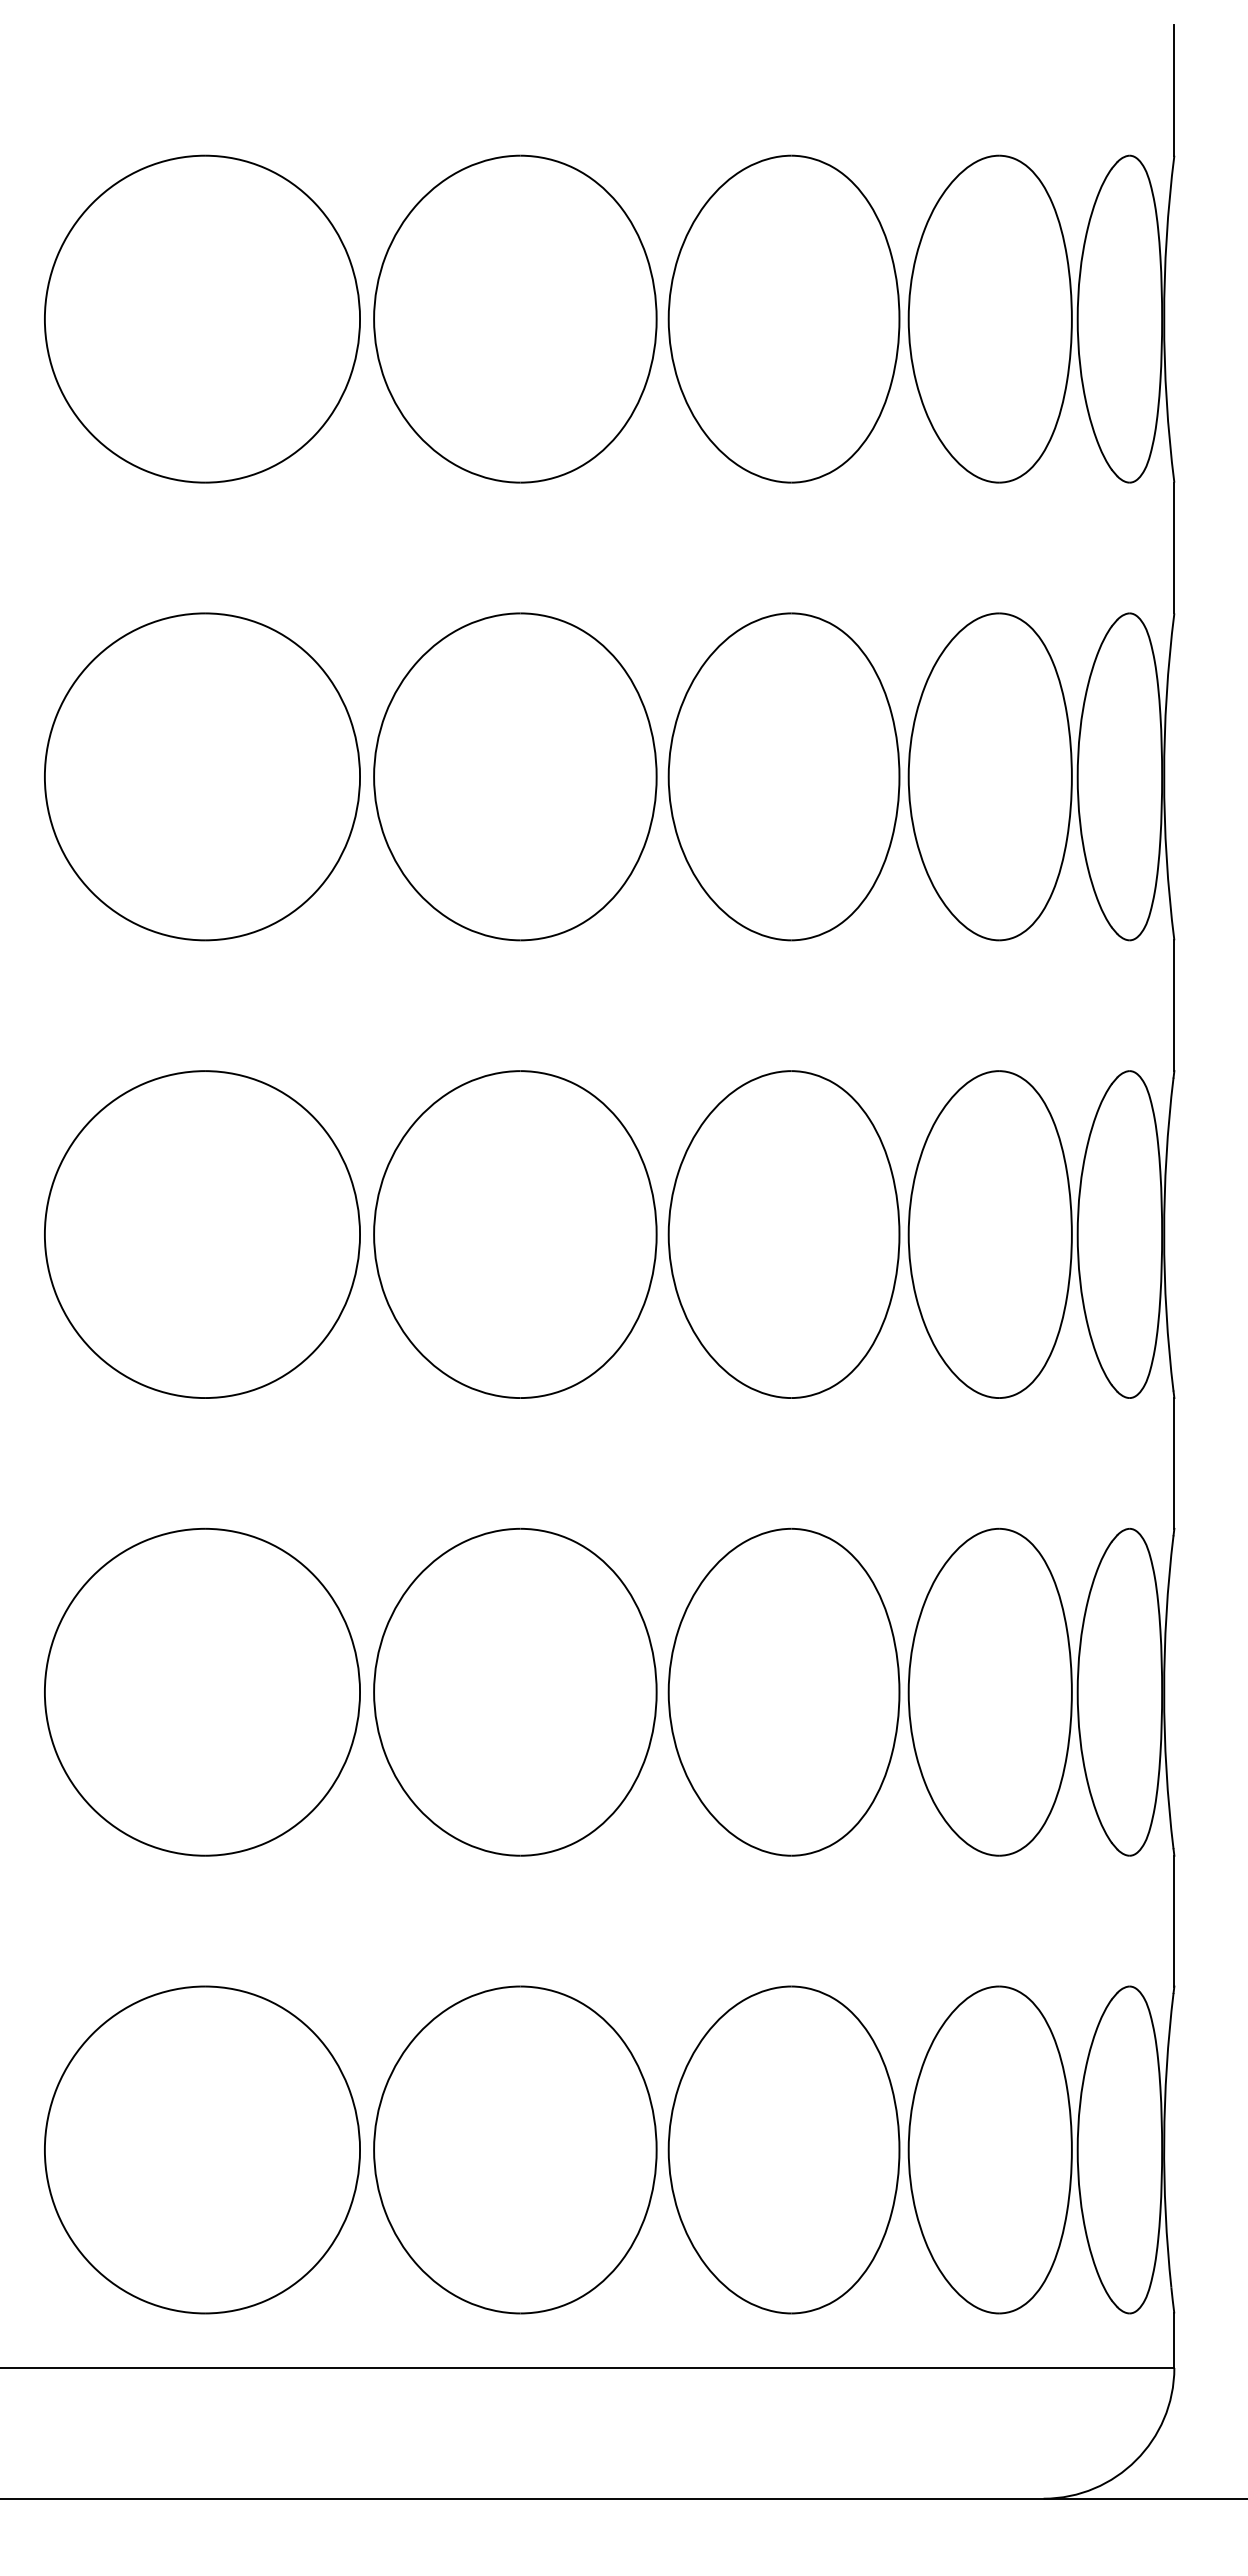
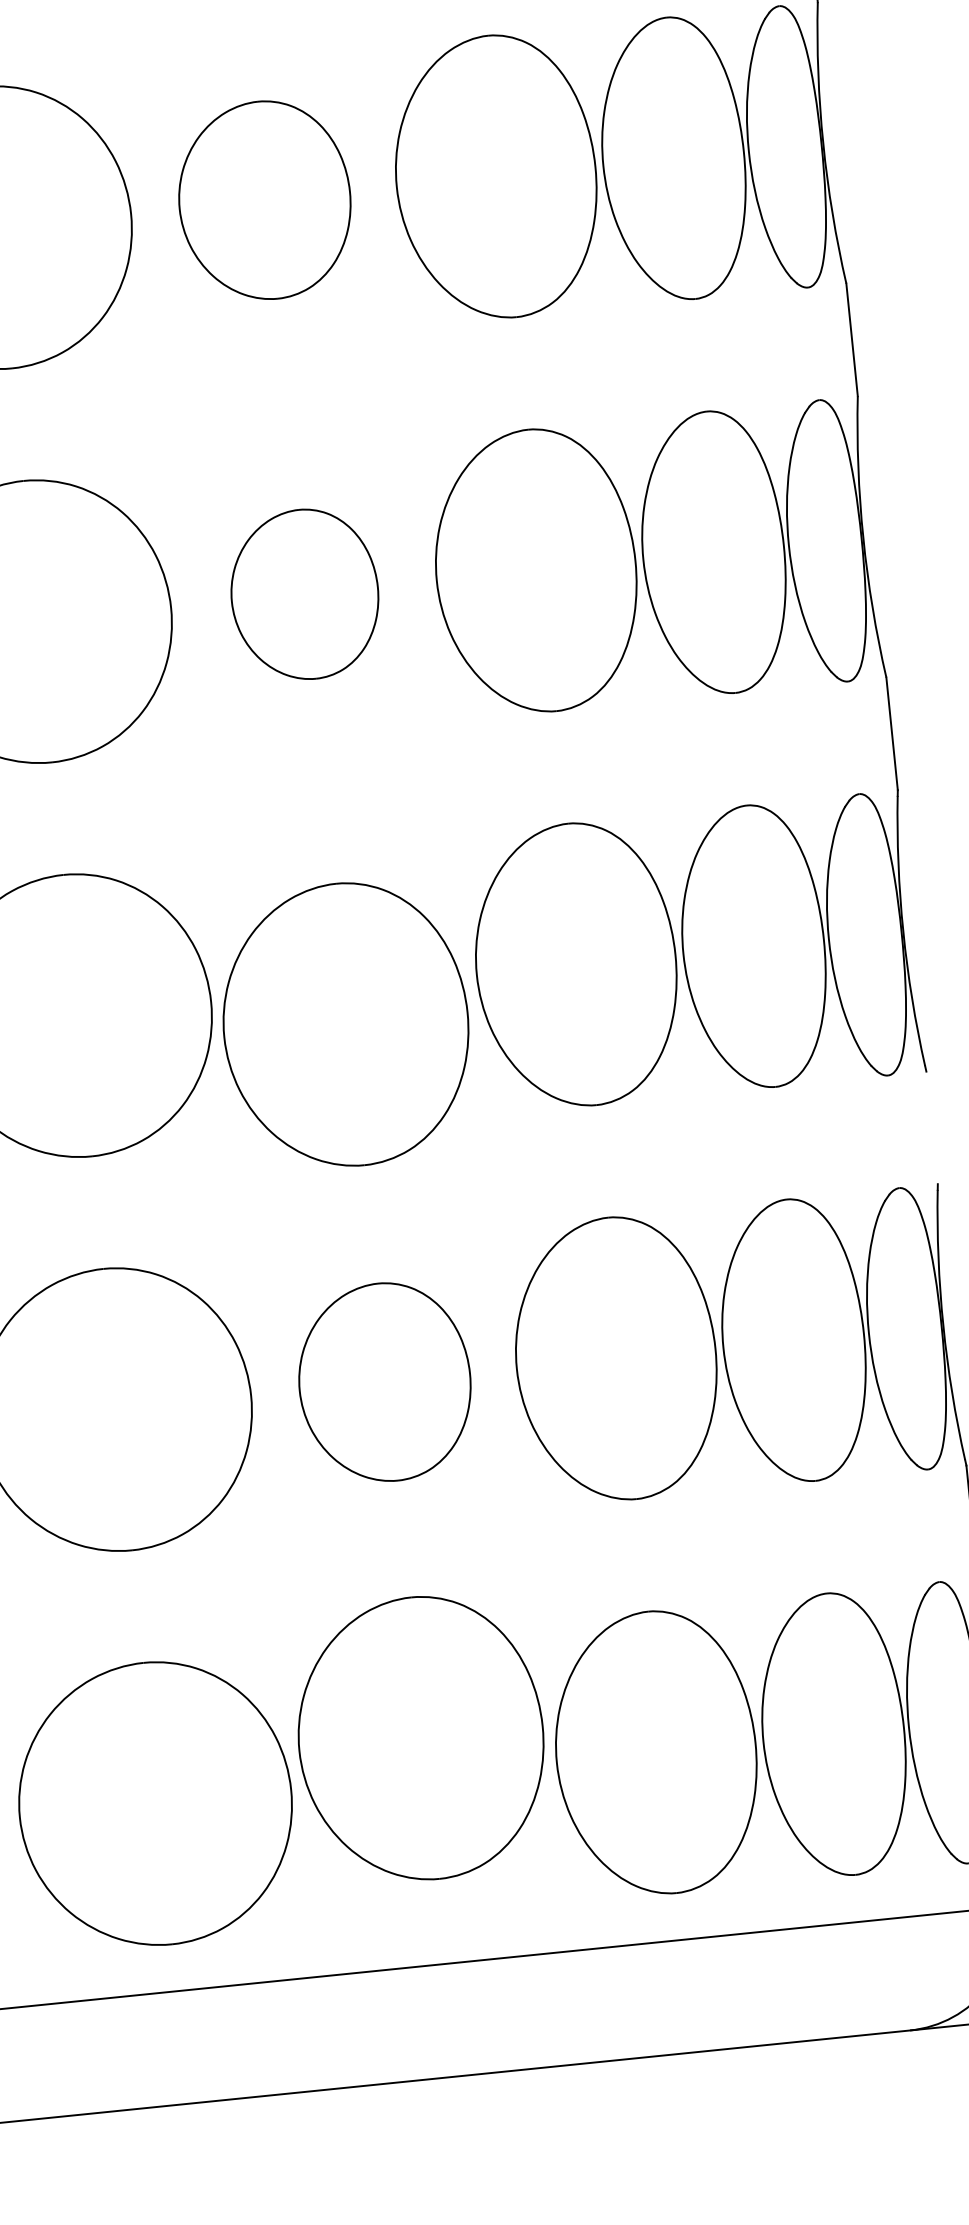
part: (515, 318) -> (264, 199), size x0.7
part: (515, 776) -> (304, 594), size x0.6
part: (515, 1234) -> (346, 1024), moved
line: (1174, 1463) -> (932, 1127), removed
part: (515, 1691) -> (384, 1381), size x0.7
part: (515, 2149) -> (421, 1738), moved

